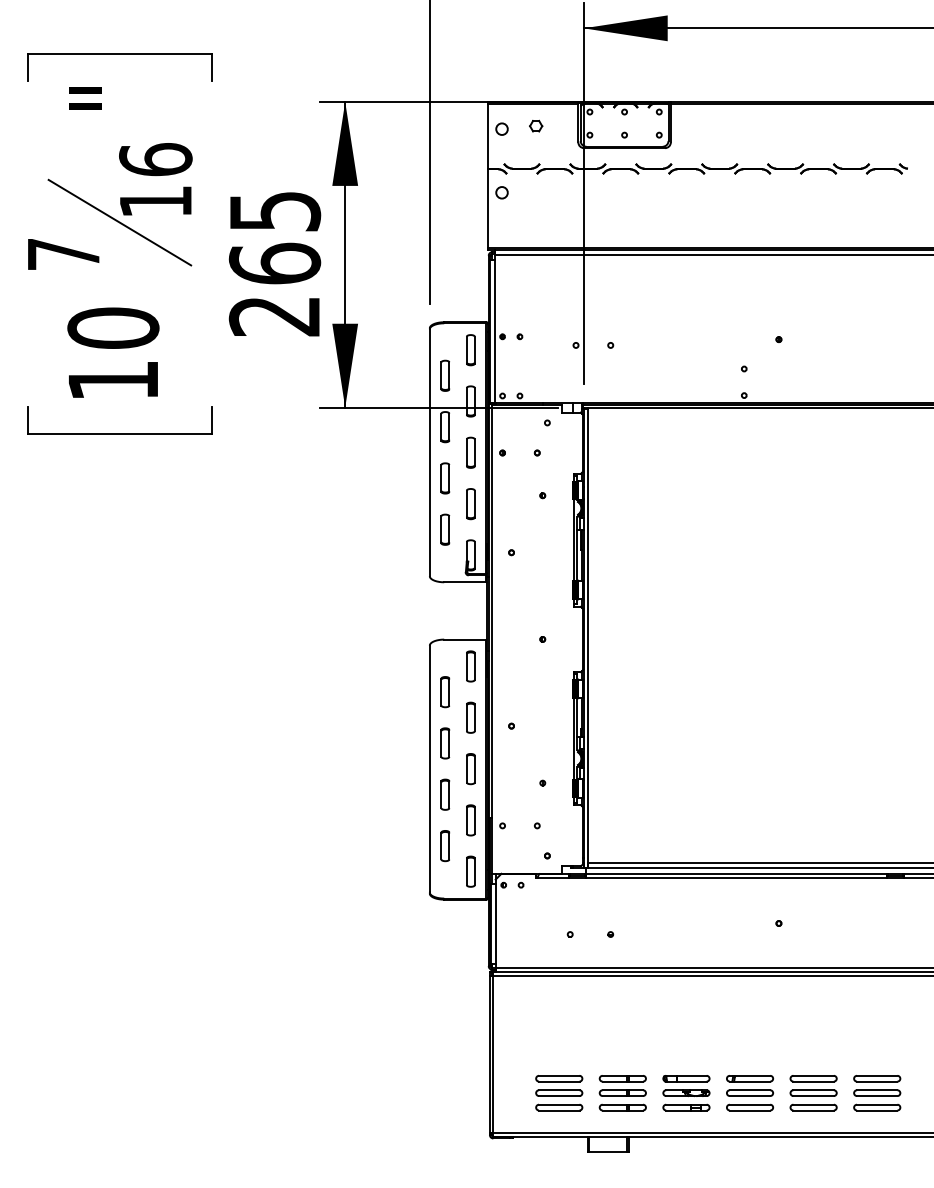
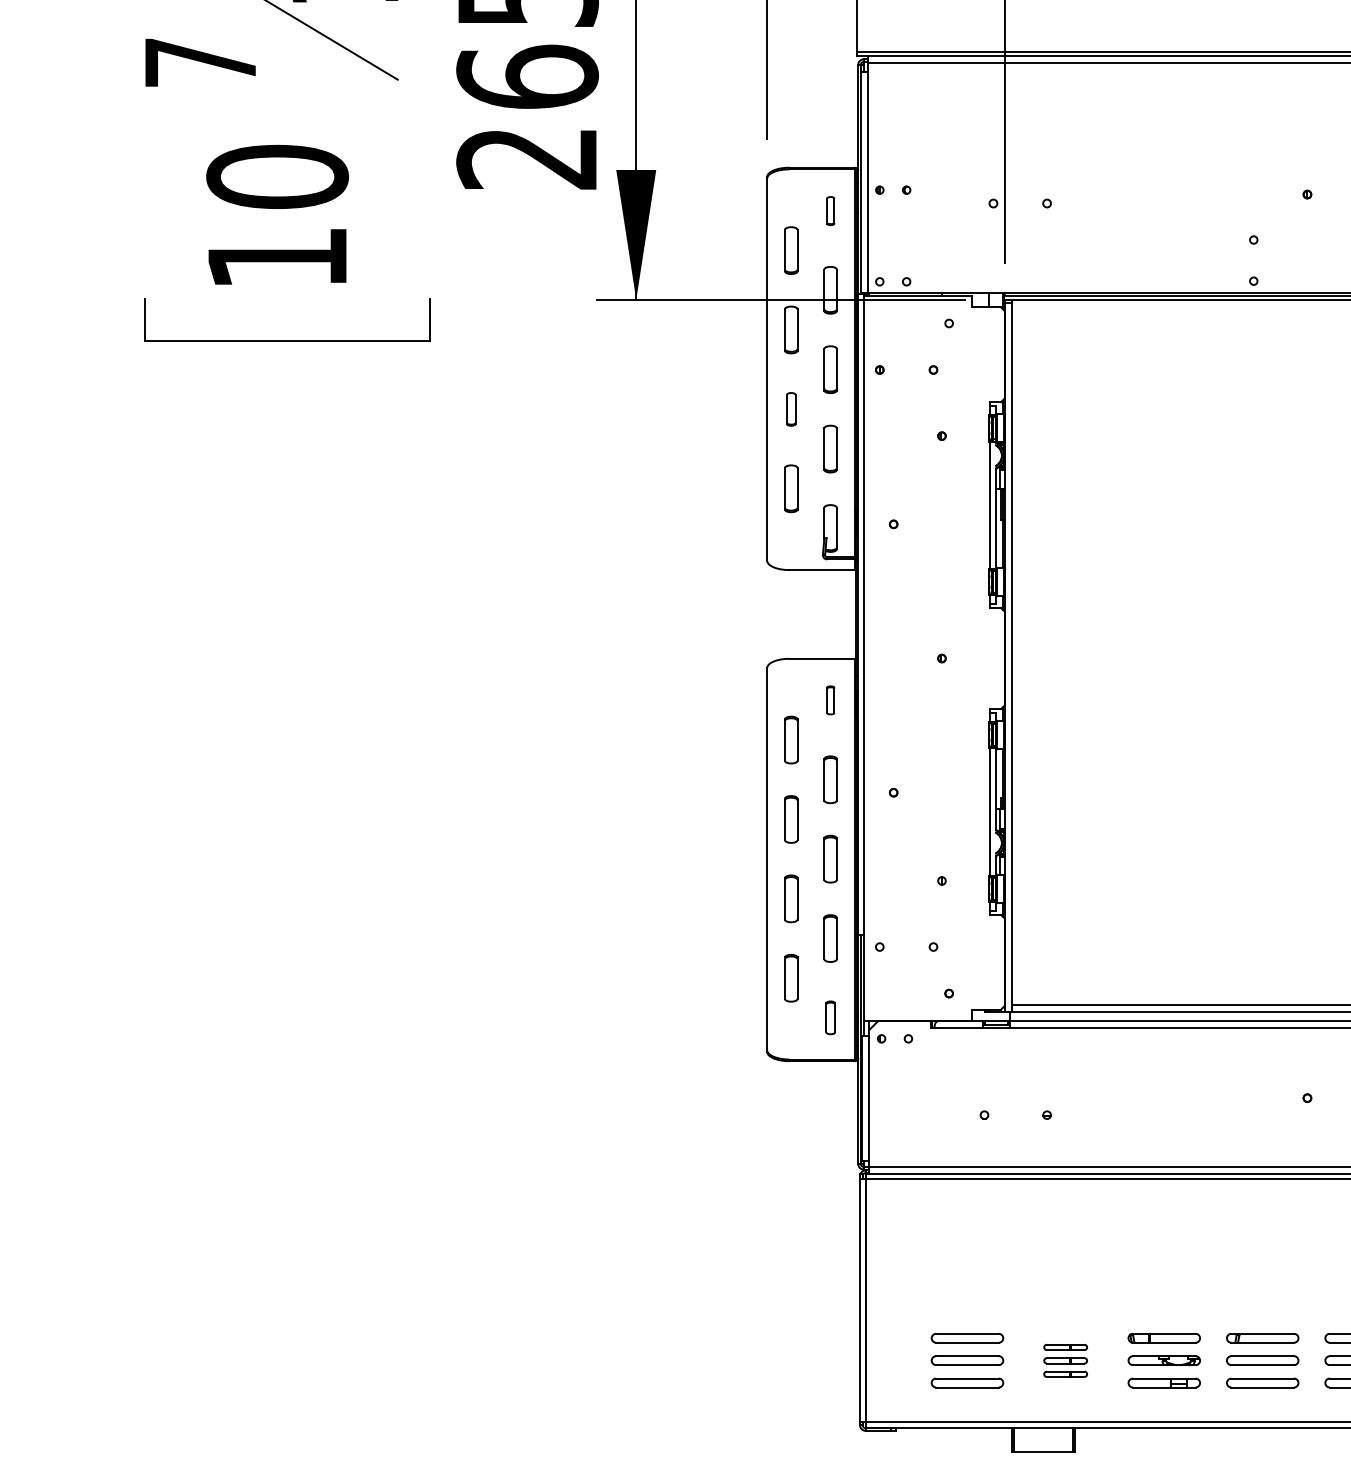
part: (470, 350) -> (830, 211), size x0.6
part: (445, 478) -> (791, 409), size x0.7
part: (470, 666) -> (830, 700), size x0.6
part: (470, 871) -> (830, 1017), size x0.7
part: (622, 1093) -> (1065, 1361), size x0.6

